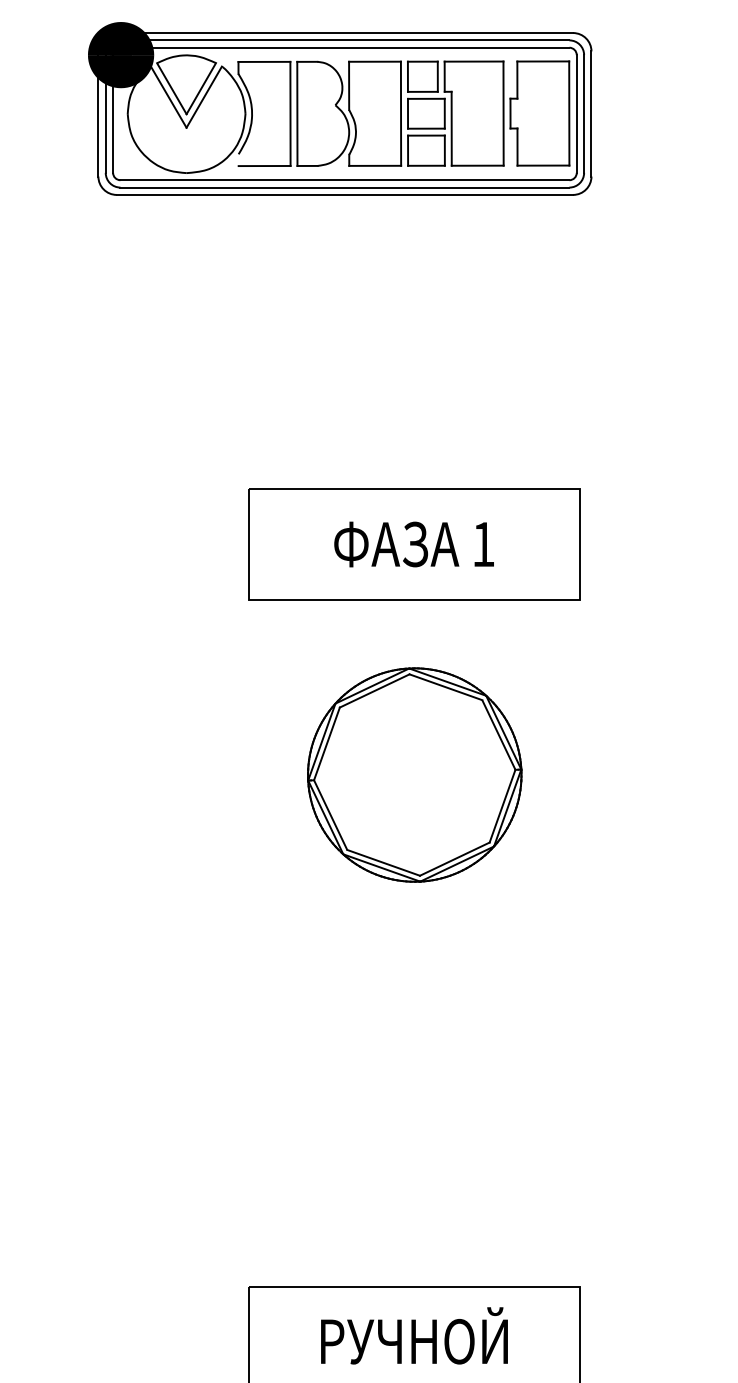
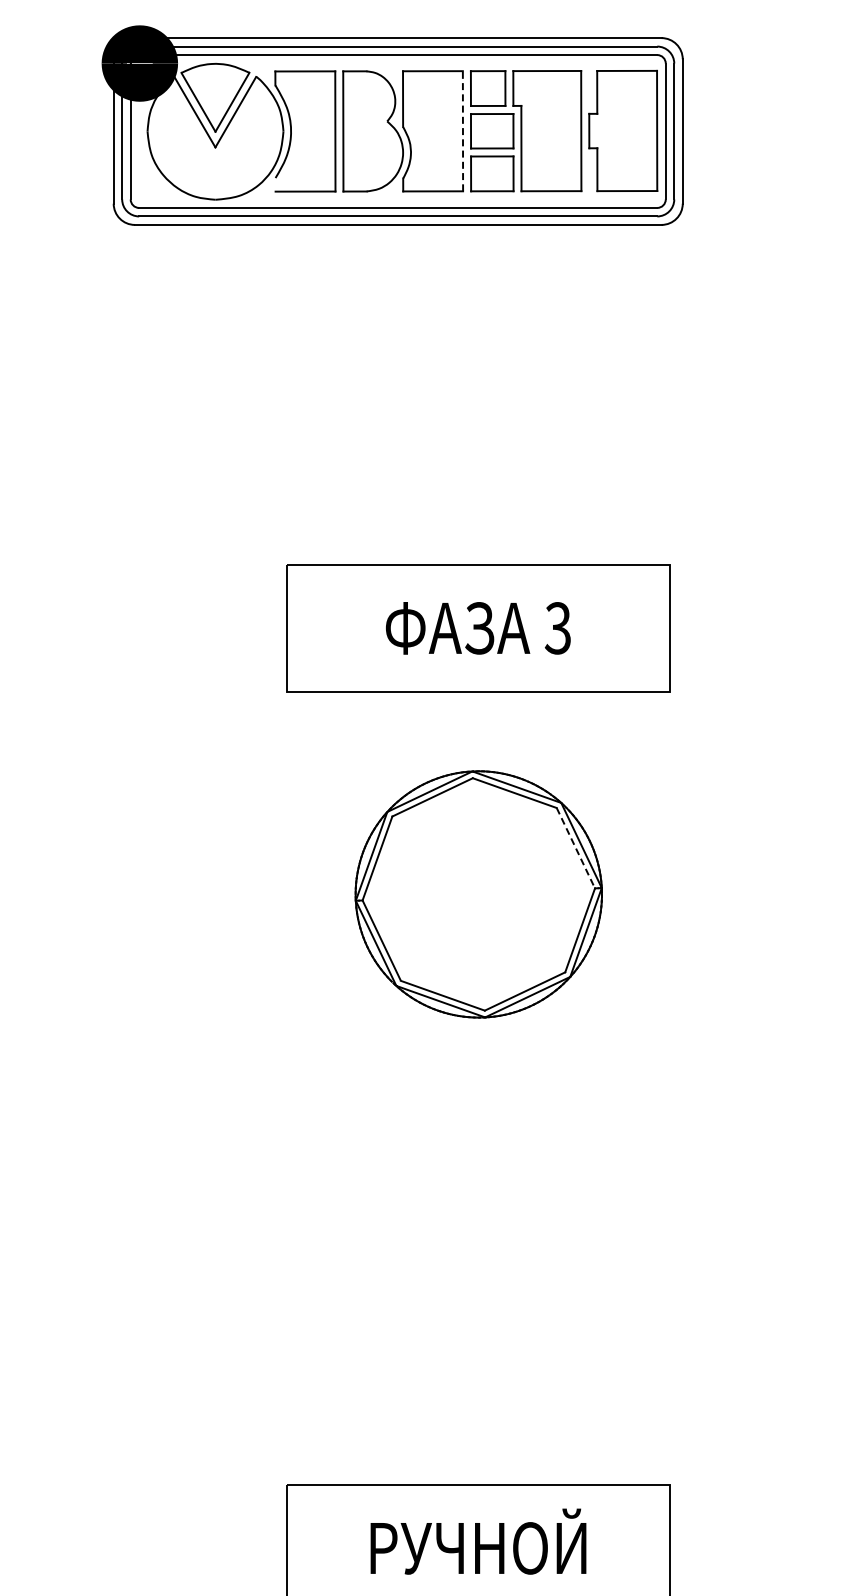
line: (400, 113) -> (462, 130), solid -> dashed
text: (482, 544) -> (557, 628), 1 -> 3
line: (499, 736) -> (576, 849), solid -> dashed

